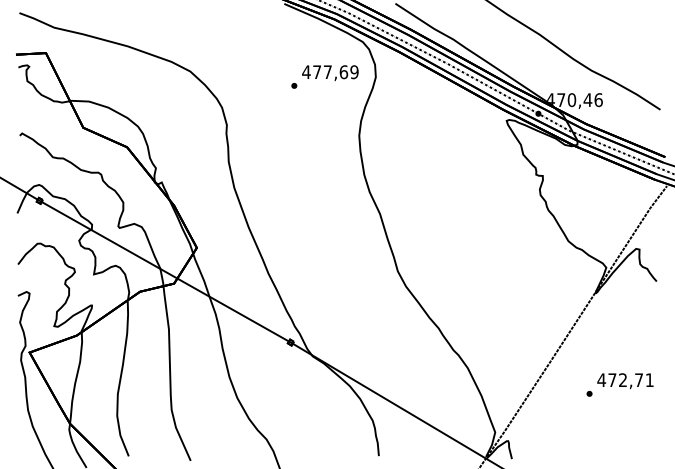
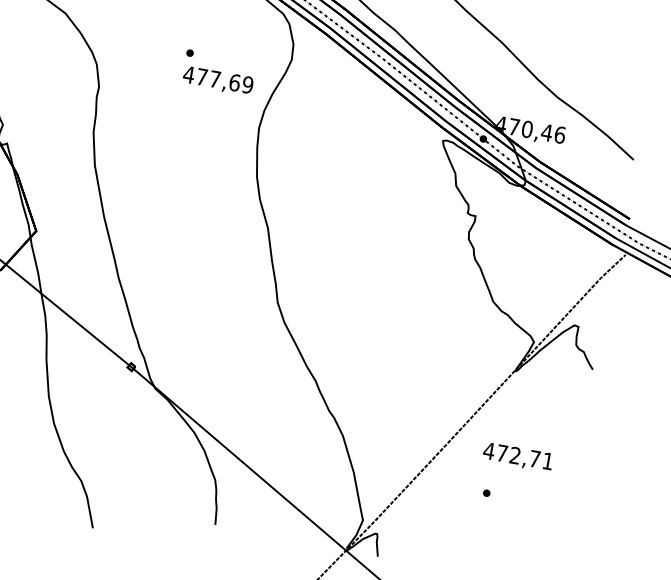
text: (330, 73) -> (218, 81), moved
text: (625, 381) -> (518, 457), moved

